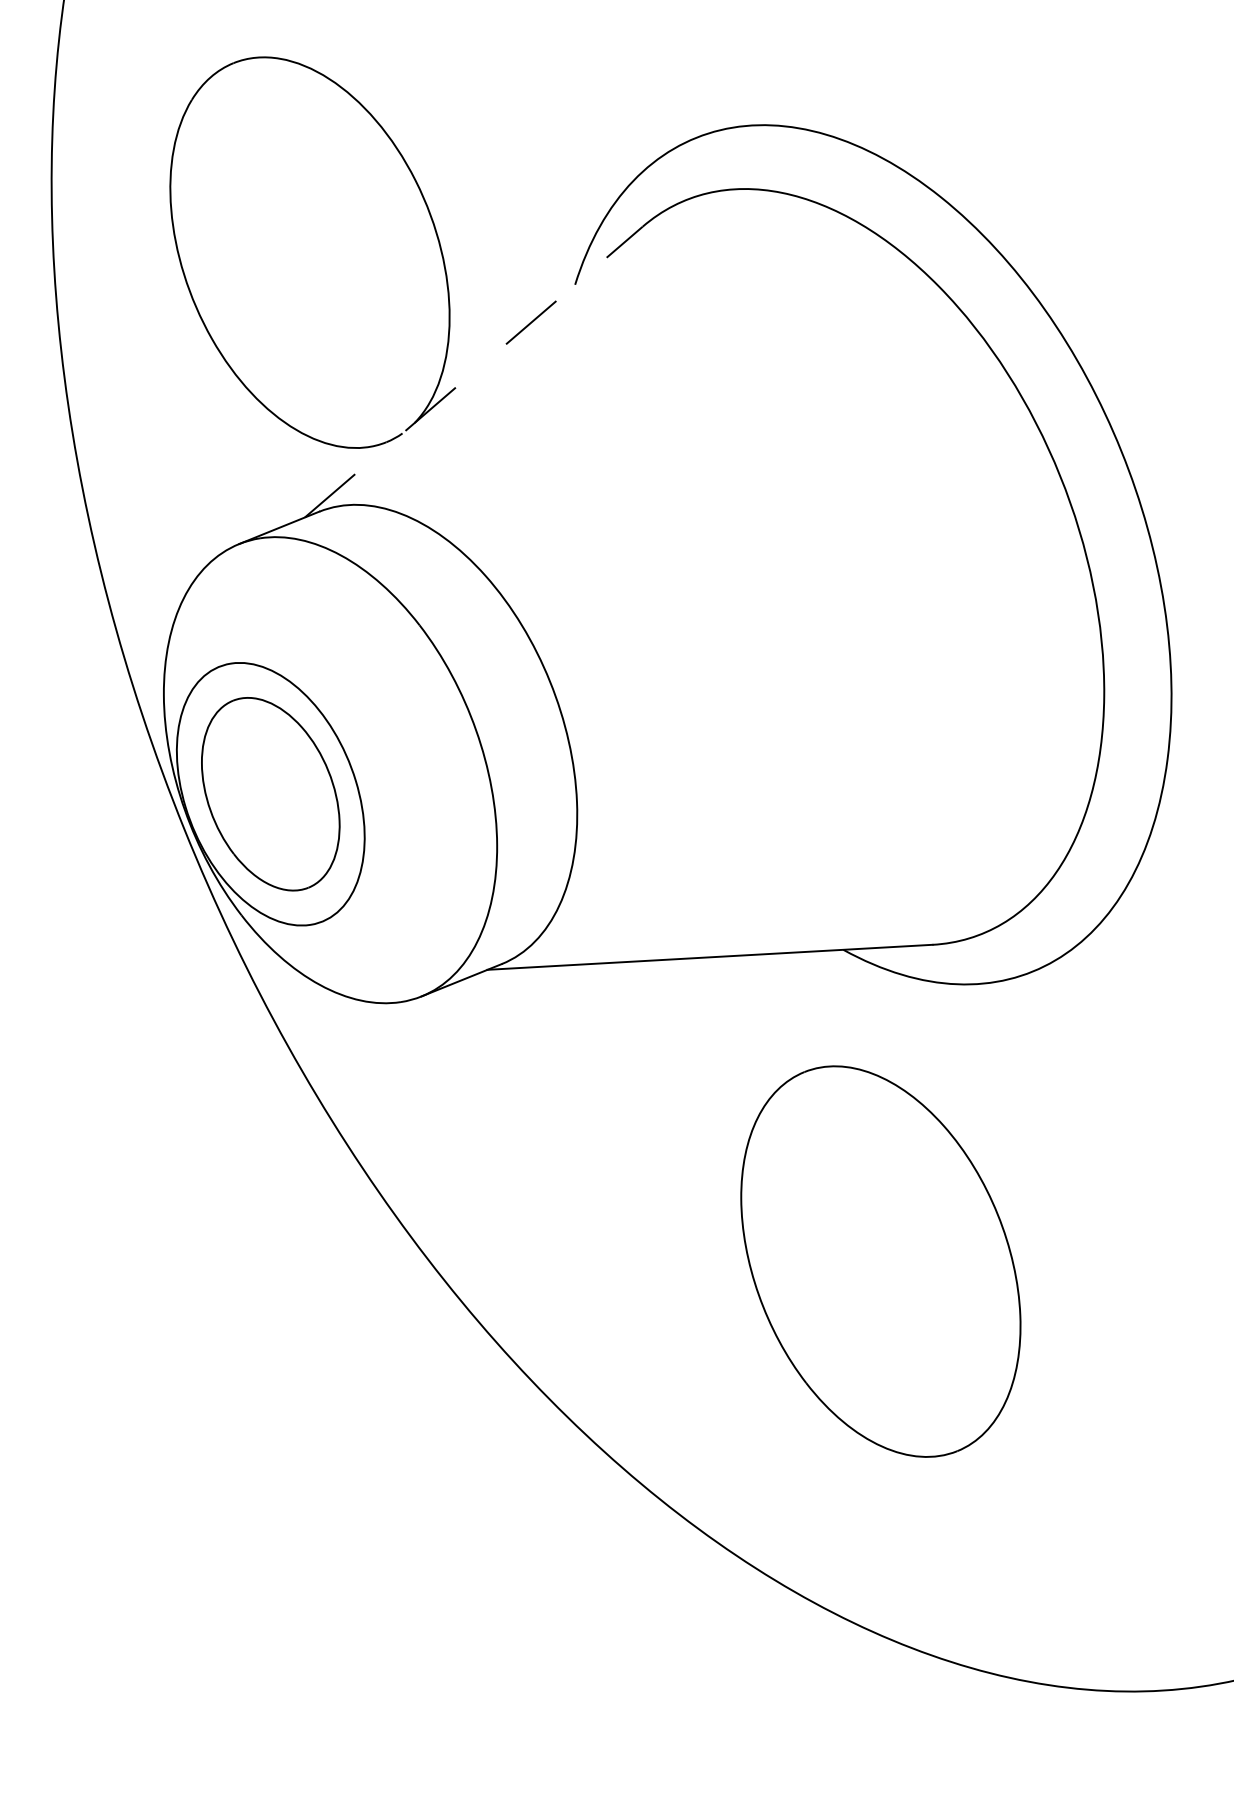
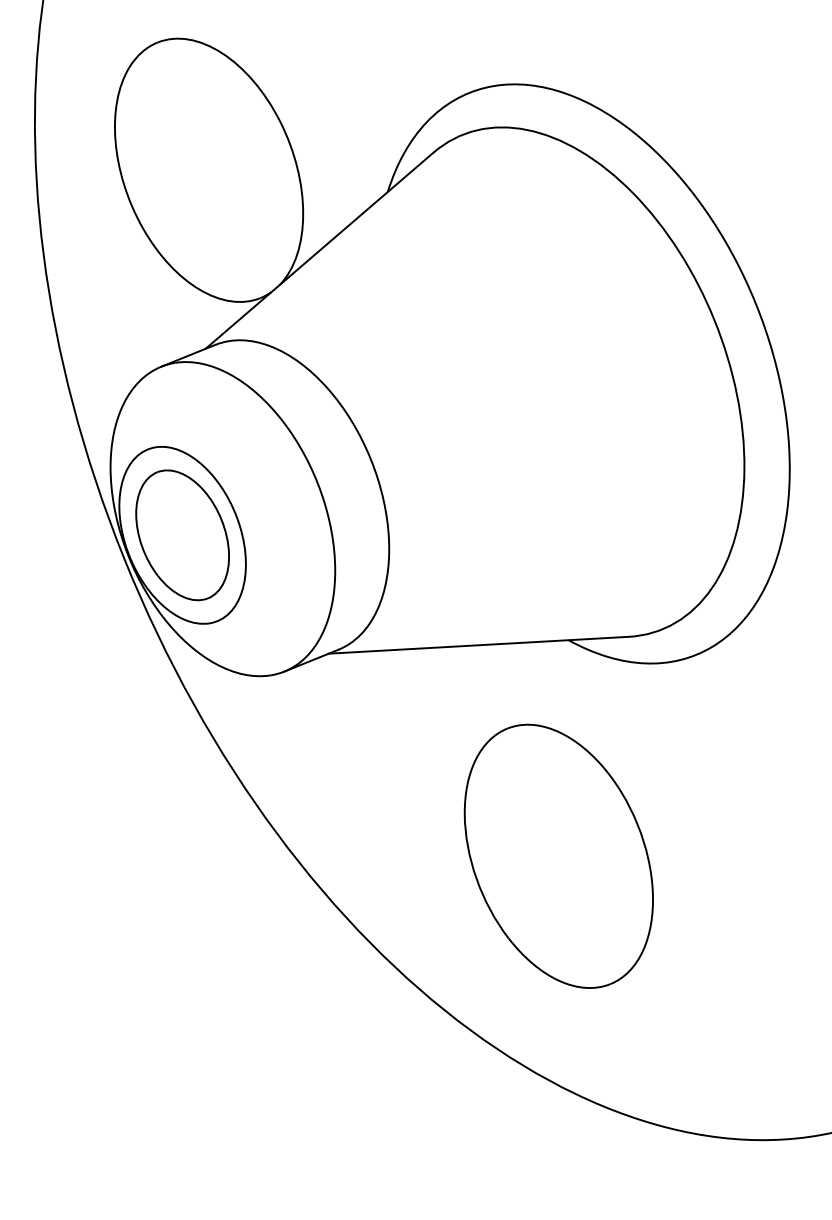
line: (473, 371) -> (319, 250), dashed -> solid
part: (880, 1260) -> (558, 855), moved

